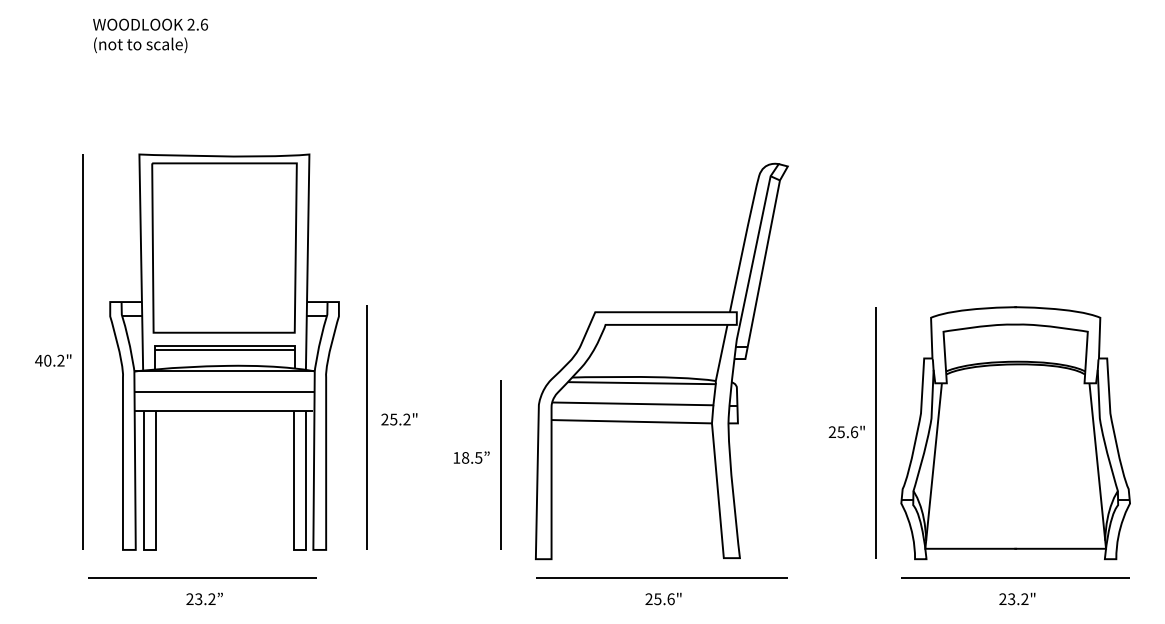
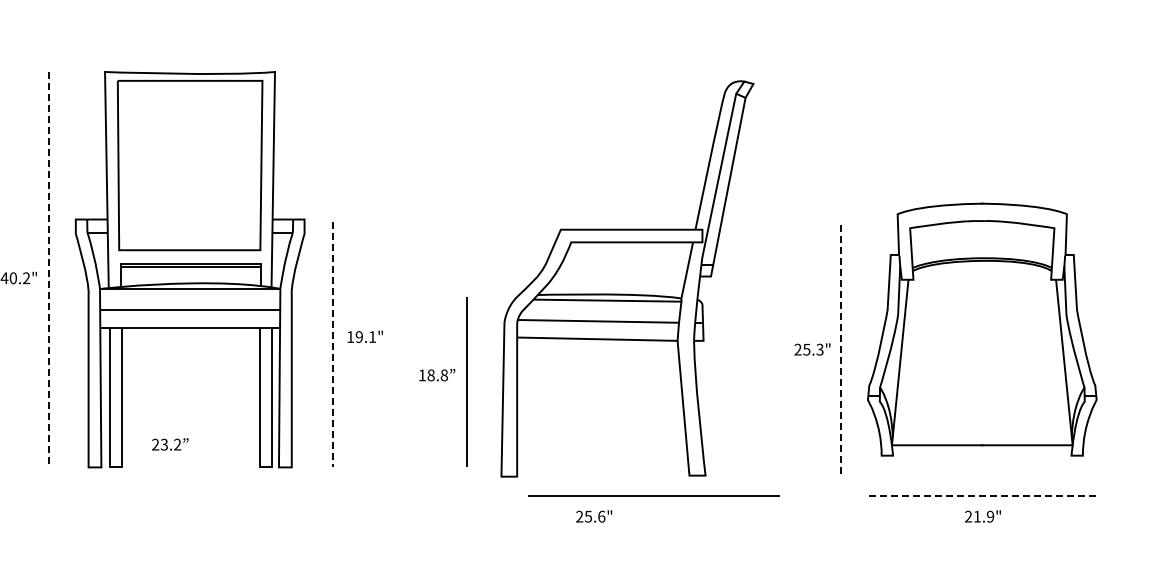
line: (83, 352) -> (49, 269), solid -> dashed
text: (395, 419) -> (361, 336), 25.2" -> 19.1"
line: (367, 427) -> (333, 344), solid -> dashed
text: (854, 432) -> (820, 349), 25.6" -> 25.3"
line: (875, 433) -> (841, 350), solid -> dashed
part: (1015, 433) -> (982, 329), moved
text: (478, 457) -> (444, 374), 18.5 -> 18.8
line: (202, 577) -> (168, 494), removed
line: (661, 577) -> (654, 494), moved
line: (1015, 578) -> (981, 495), solid -> dashed
text: (204, 598) -> (170, 443), moved
text: (663, 598) -> (594, 515), moved
text: (1018, 599) -> (984, 516), 23.2" -> 21.9"

